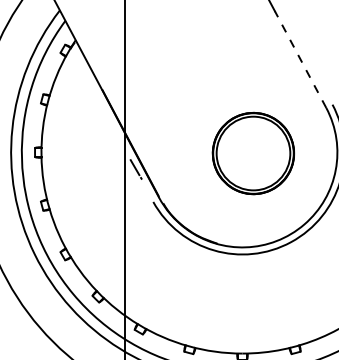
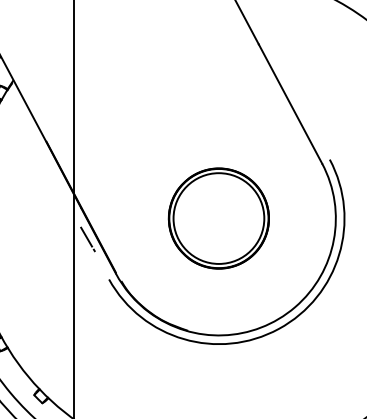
line: (300, 59) -> (290, 103), dashed -> solid
part: (252, 153) -> (217, 218), moved

